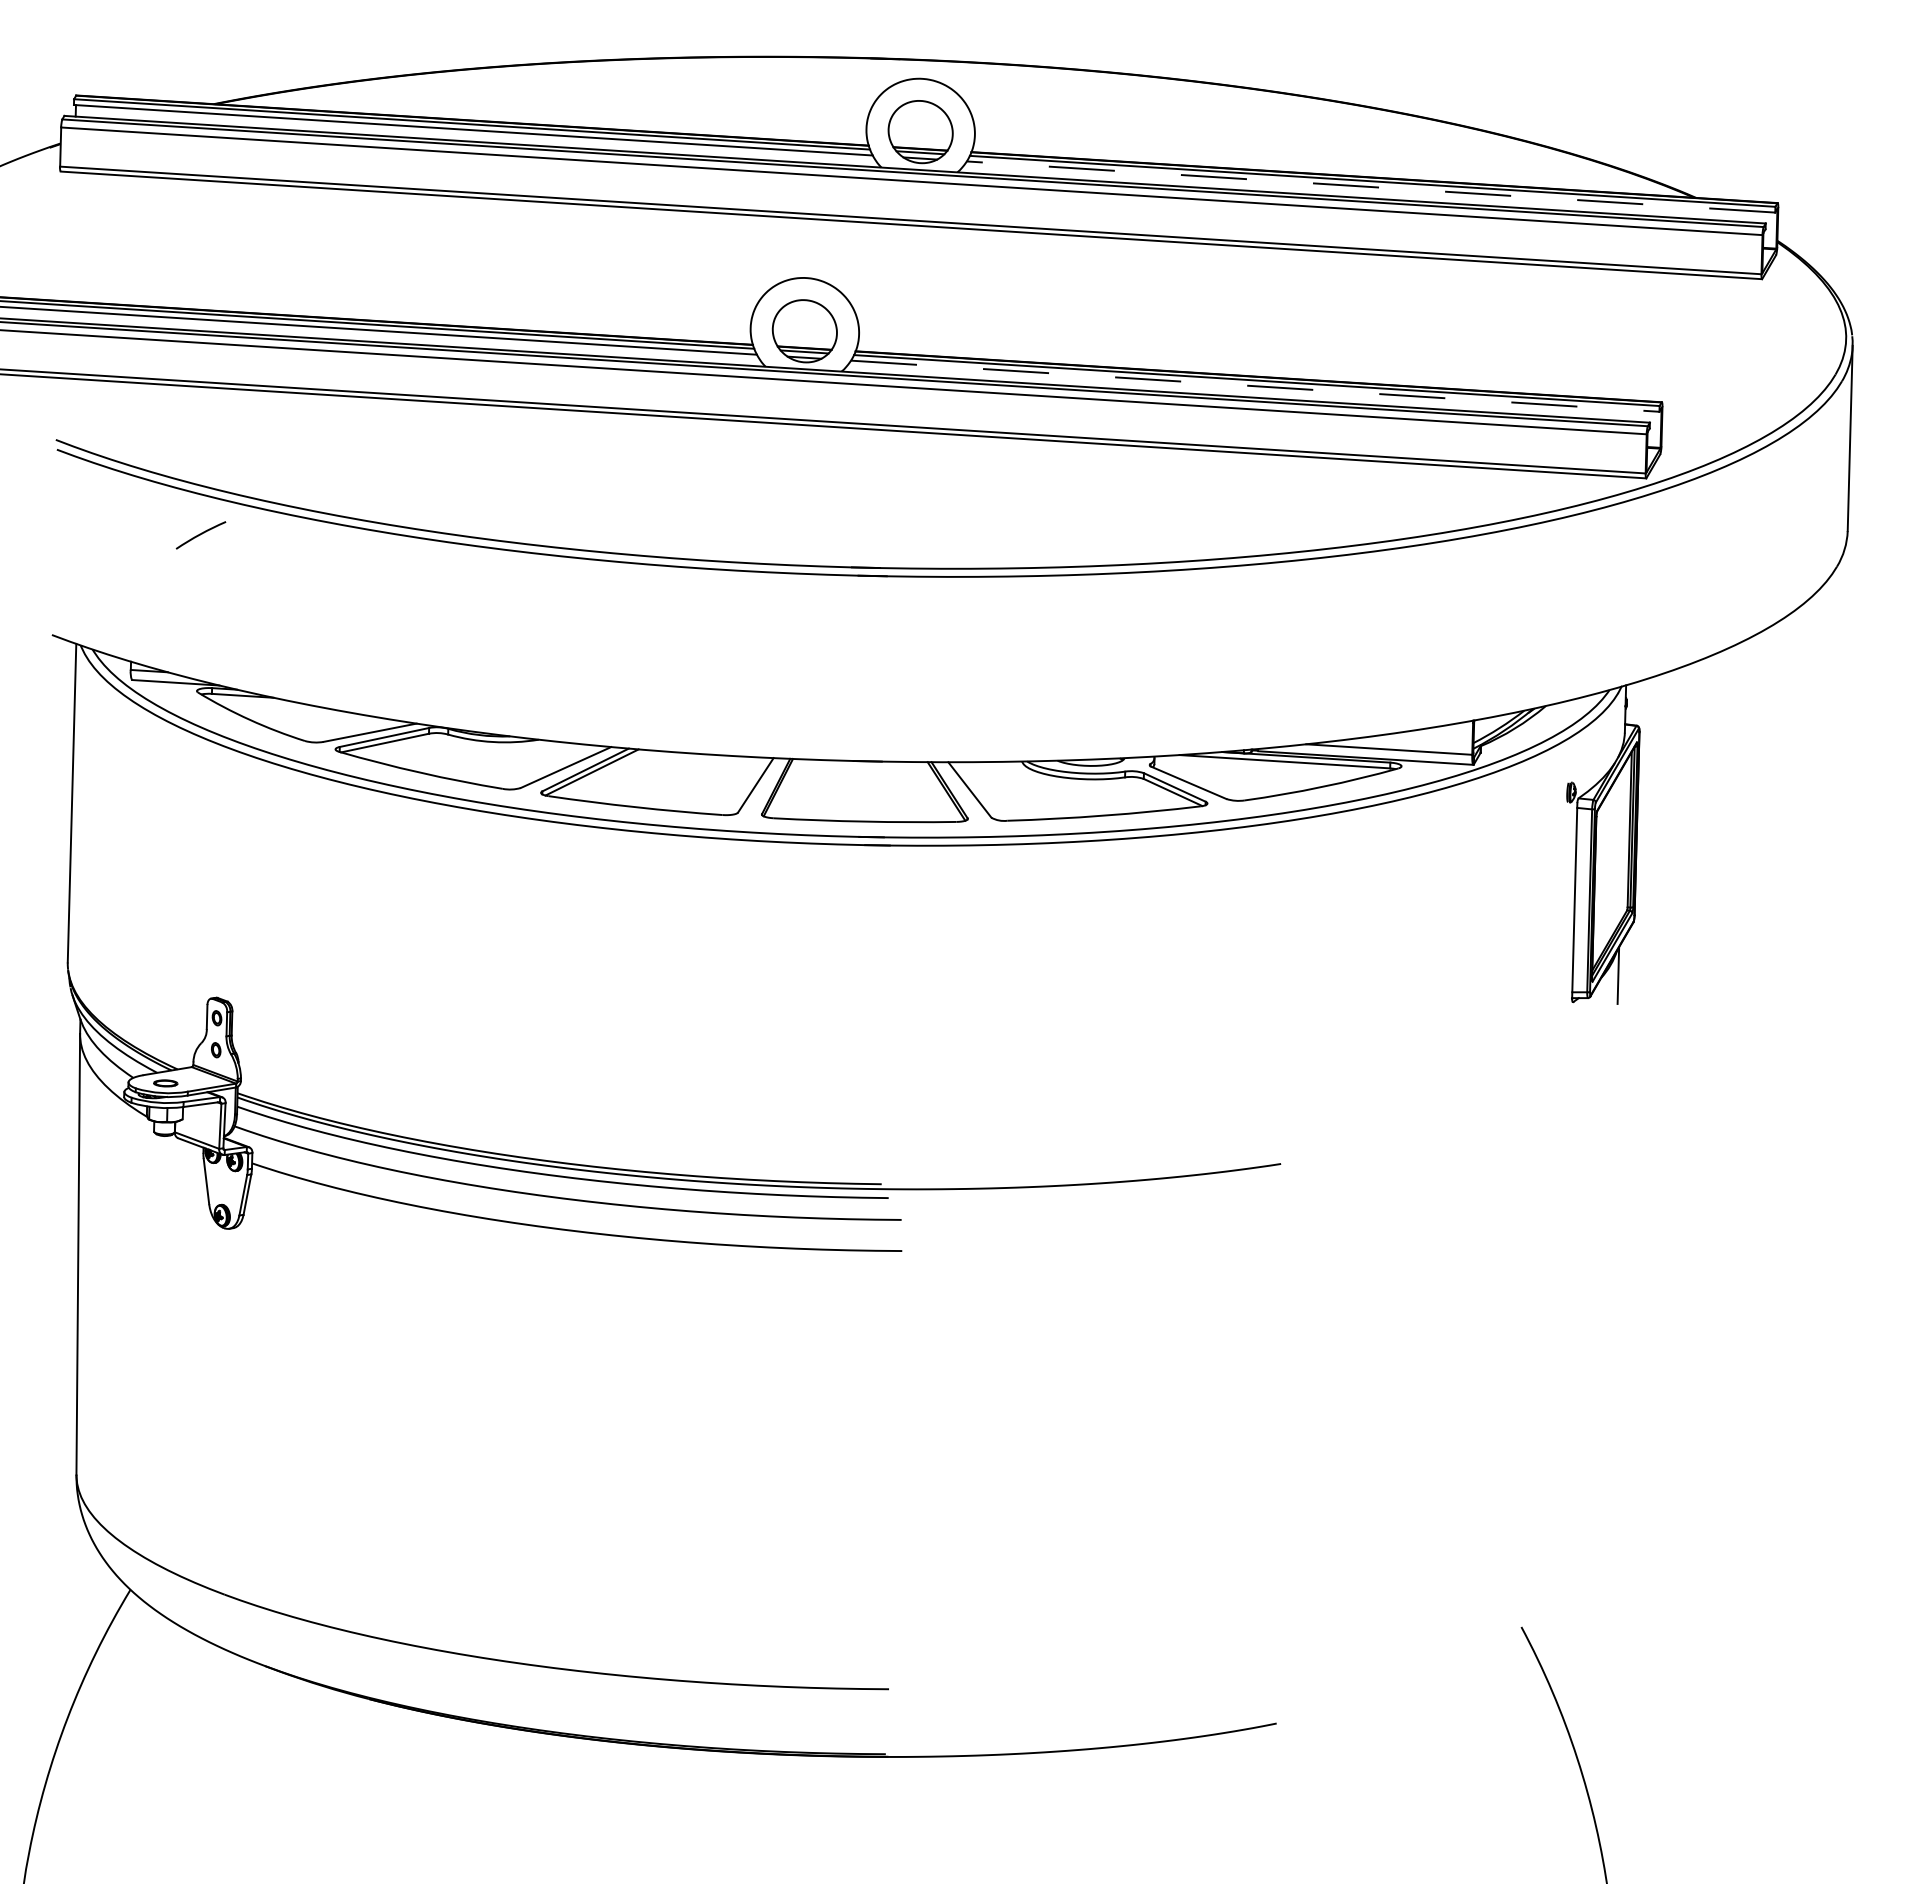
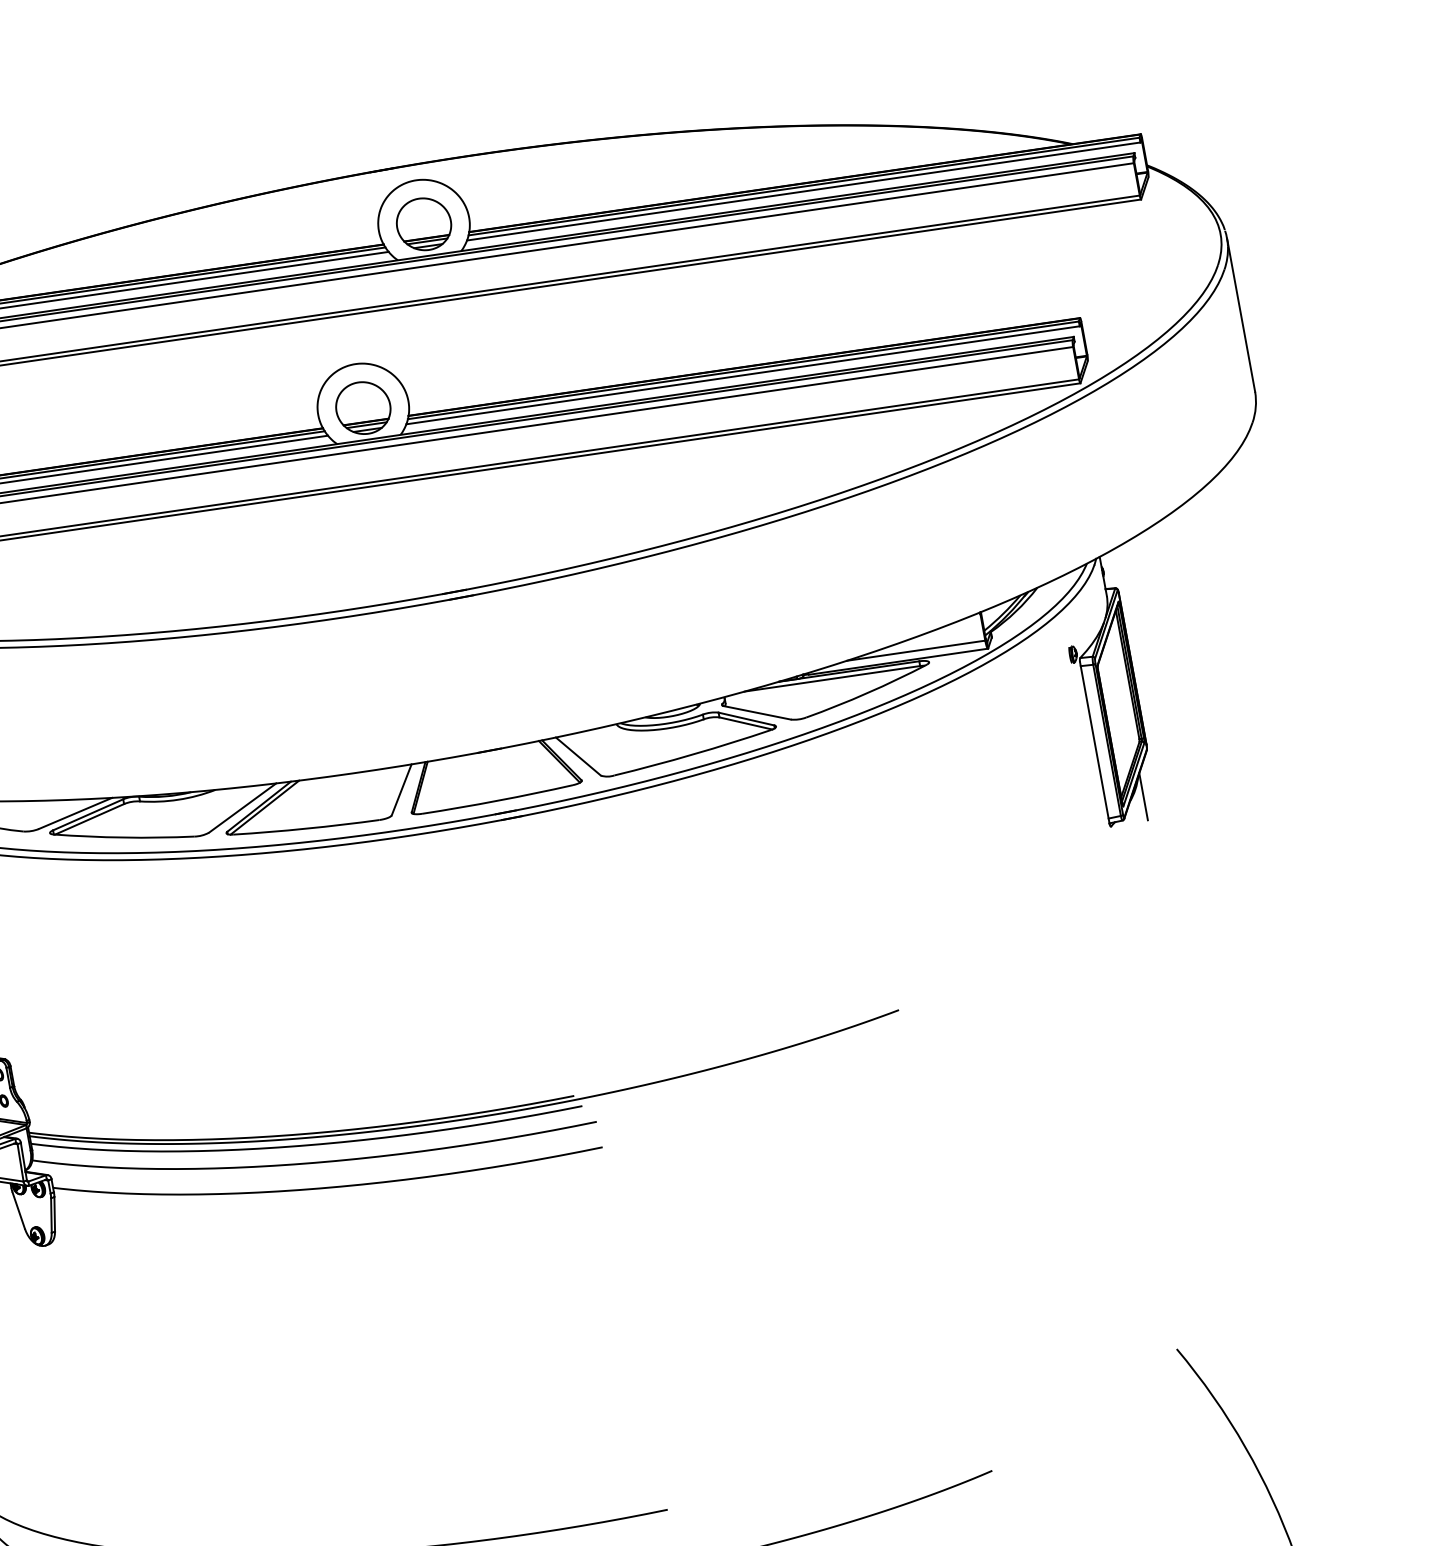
line: (1370, 186) -> (803, 191), dashed -> solid
line: (1255, 386) -> (743, 375), dashed -> solid

